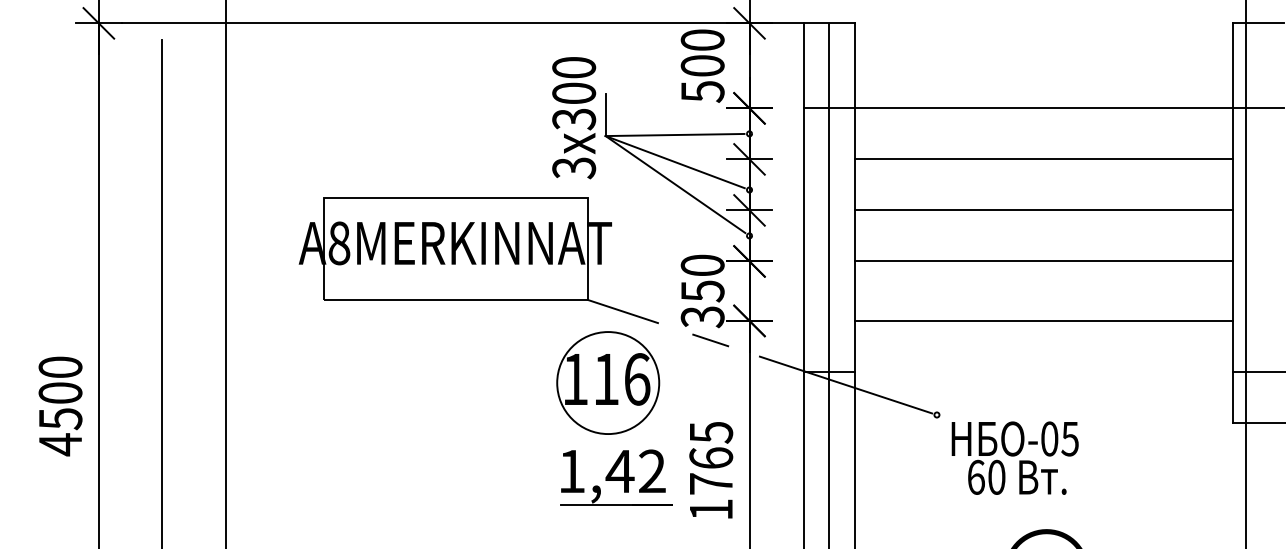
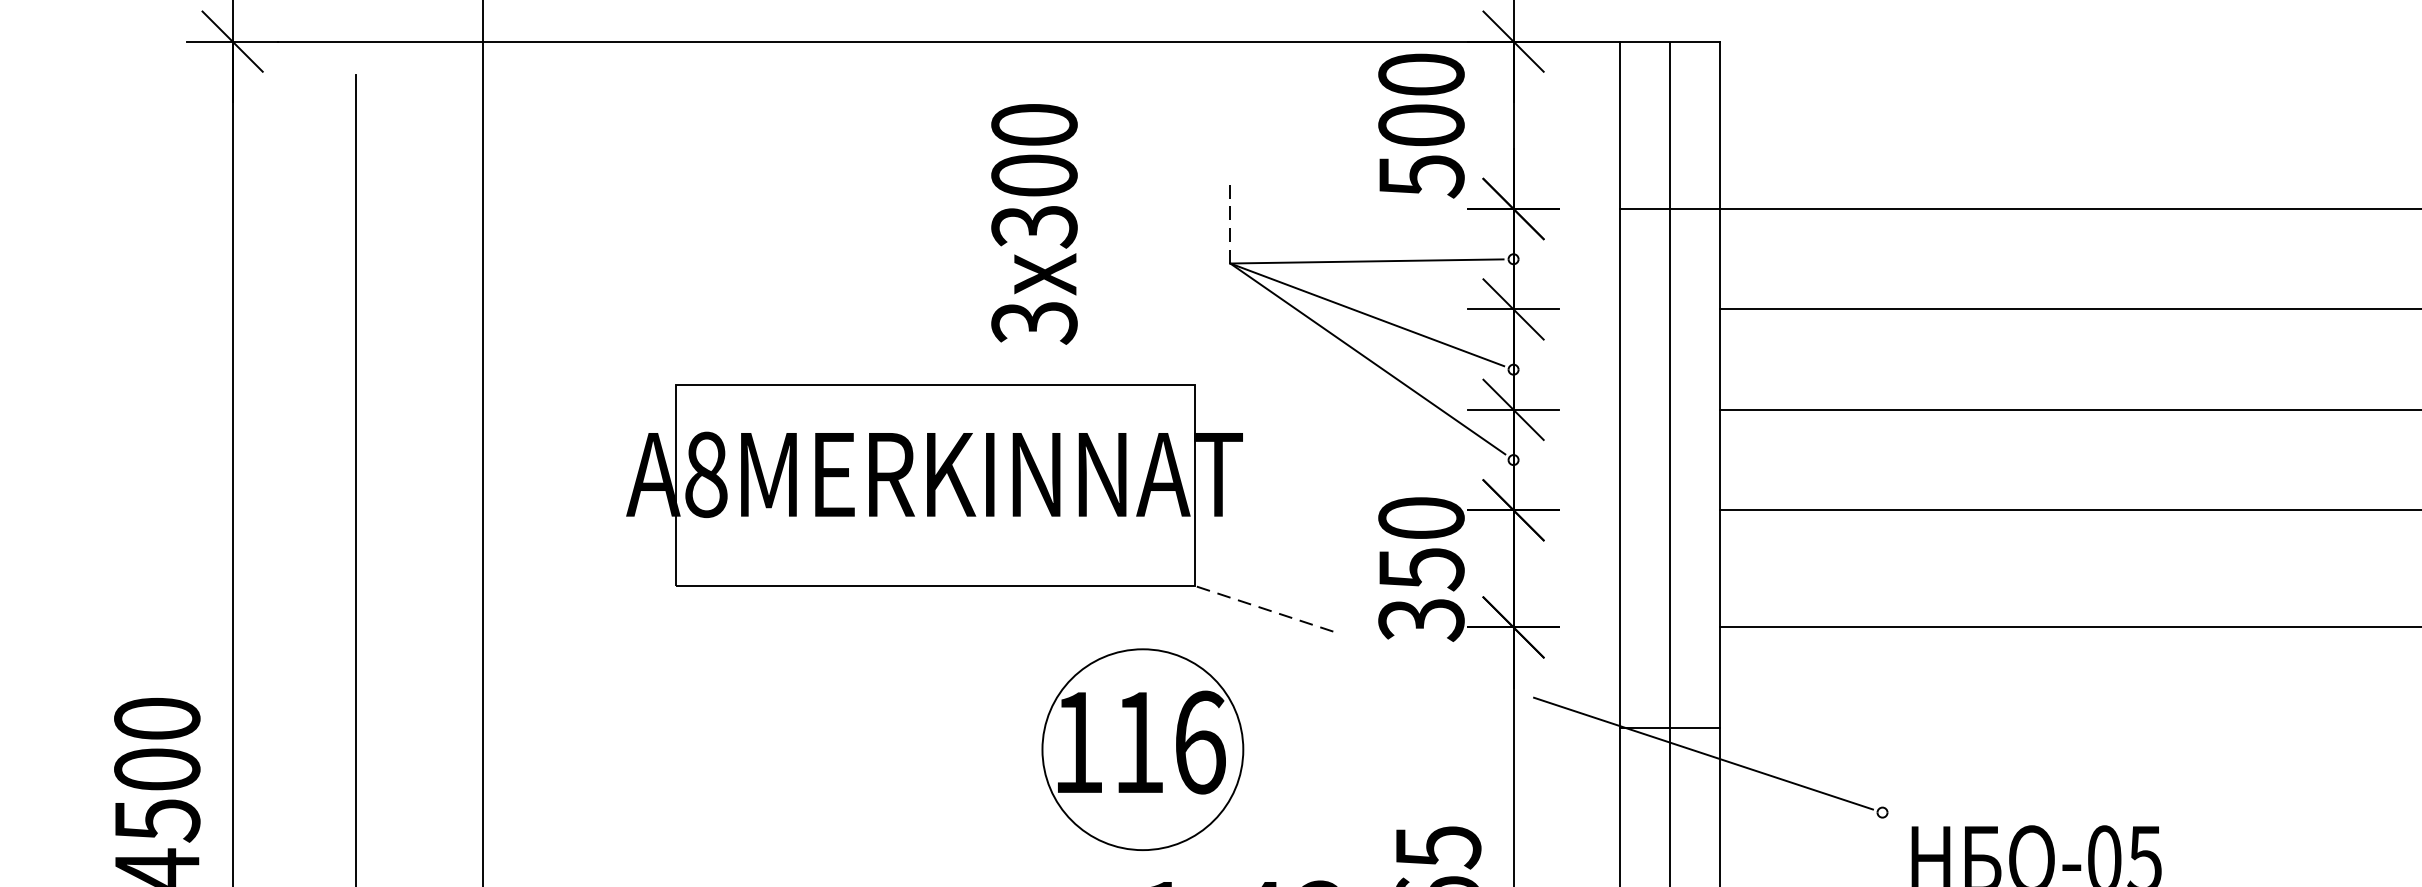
line: (605, 114) -> (1230, 221), solid -> dashed
text: (574, 118) -> (1035, 224), moved
line: (622, 311) -> (1263, 608), solid -> dashed
line: (710, 340) -> (1436, 665), removed
part: (608, 382) -> (1143, 748), moved

